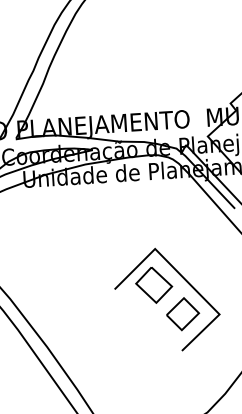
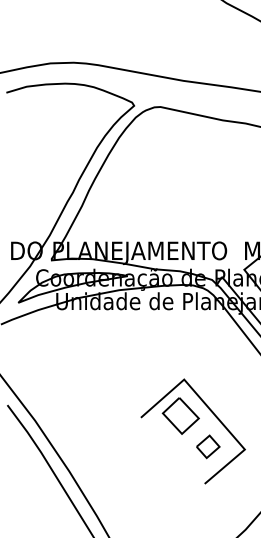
part: (183, 313) -> (208, 446), size x0.7

